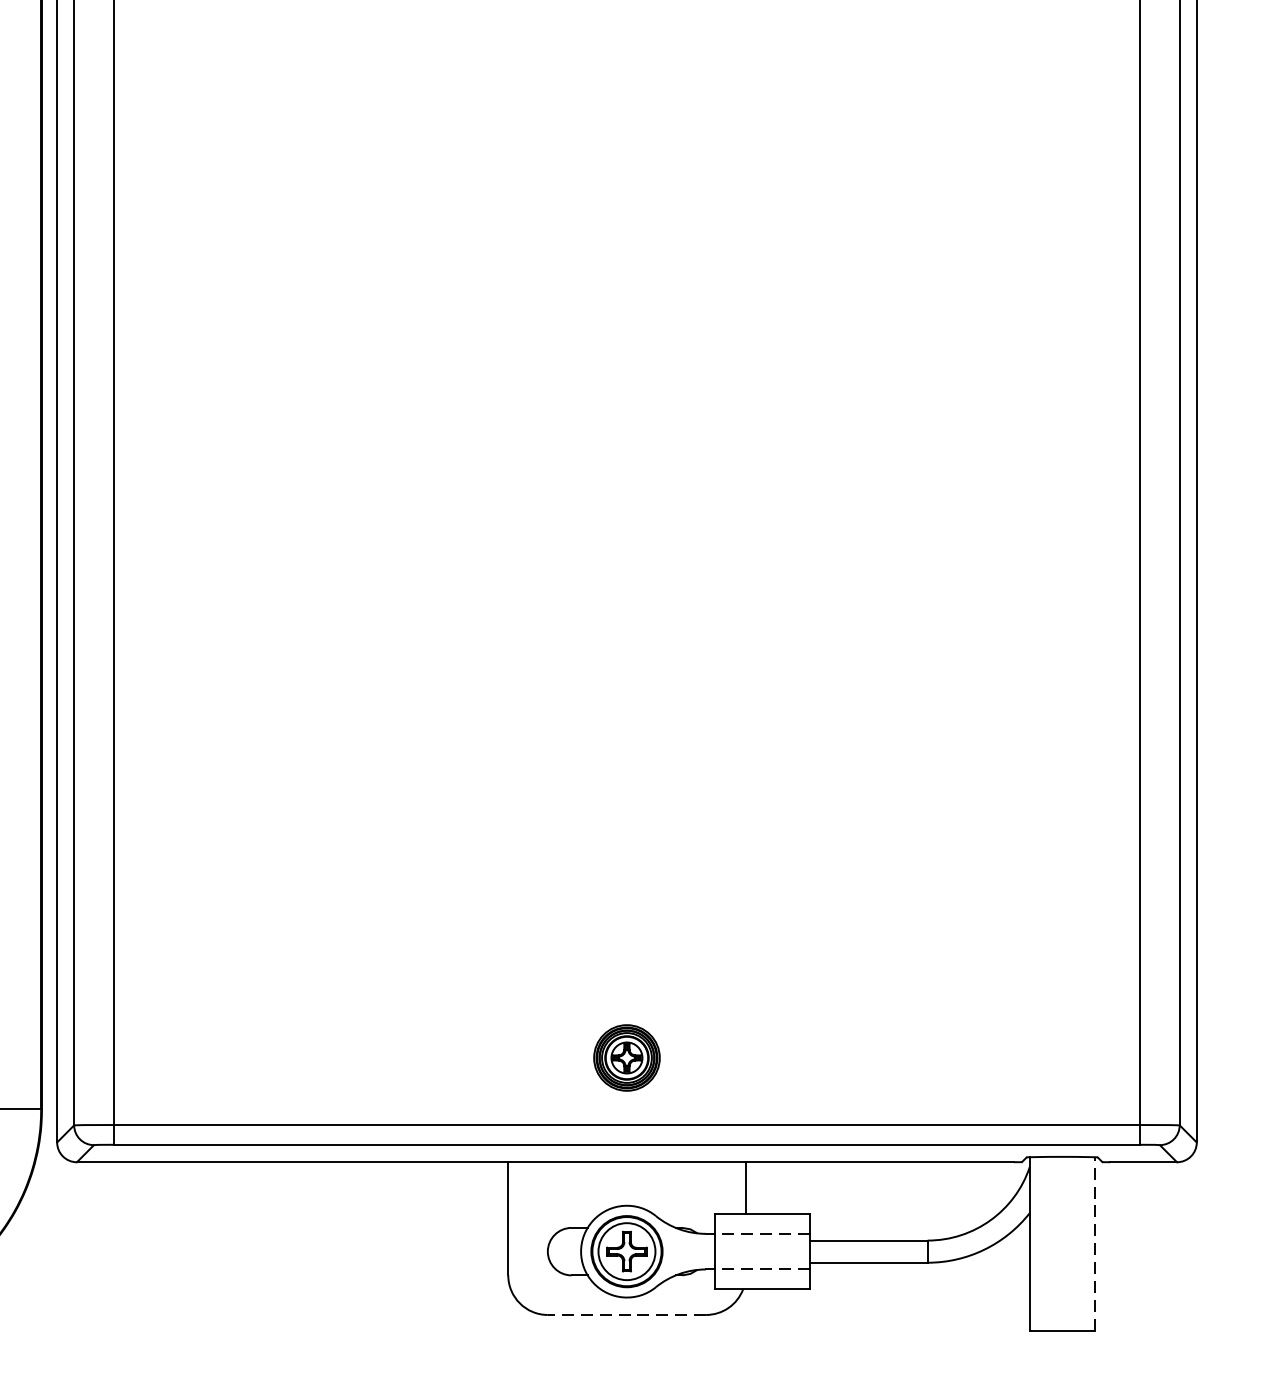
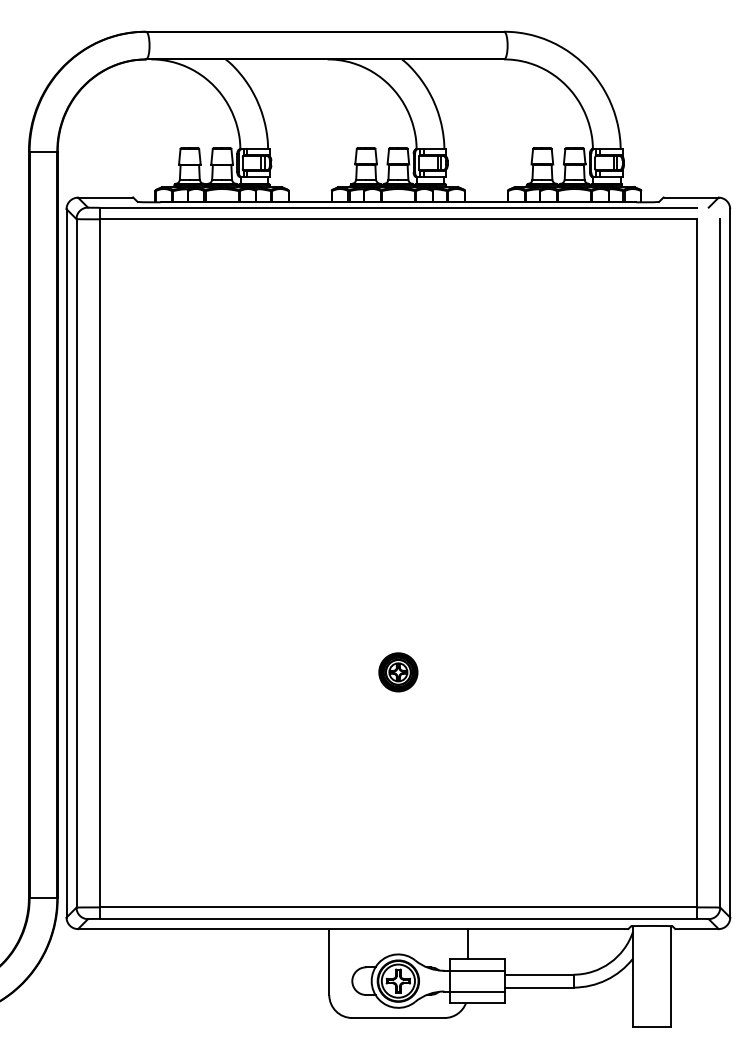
part: (627, 1058) -> (398, 672), moved
line: (762, 1233) -> (477, 970), dashed -> solid
line: (1094, 1243) -> (670, 976), dashed -> solid
line: (762, 1269) -> (477, 991), dashed -> solid
line: (625, 1315) -> (397, 1018), dashed -> solid

